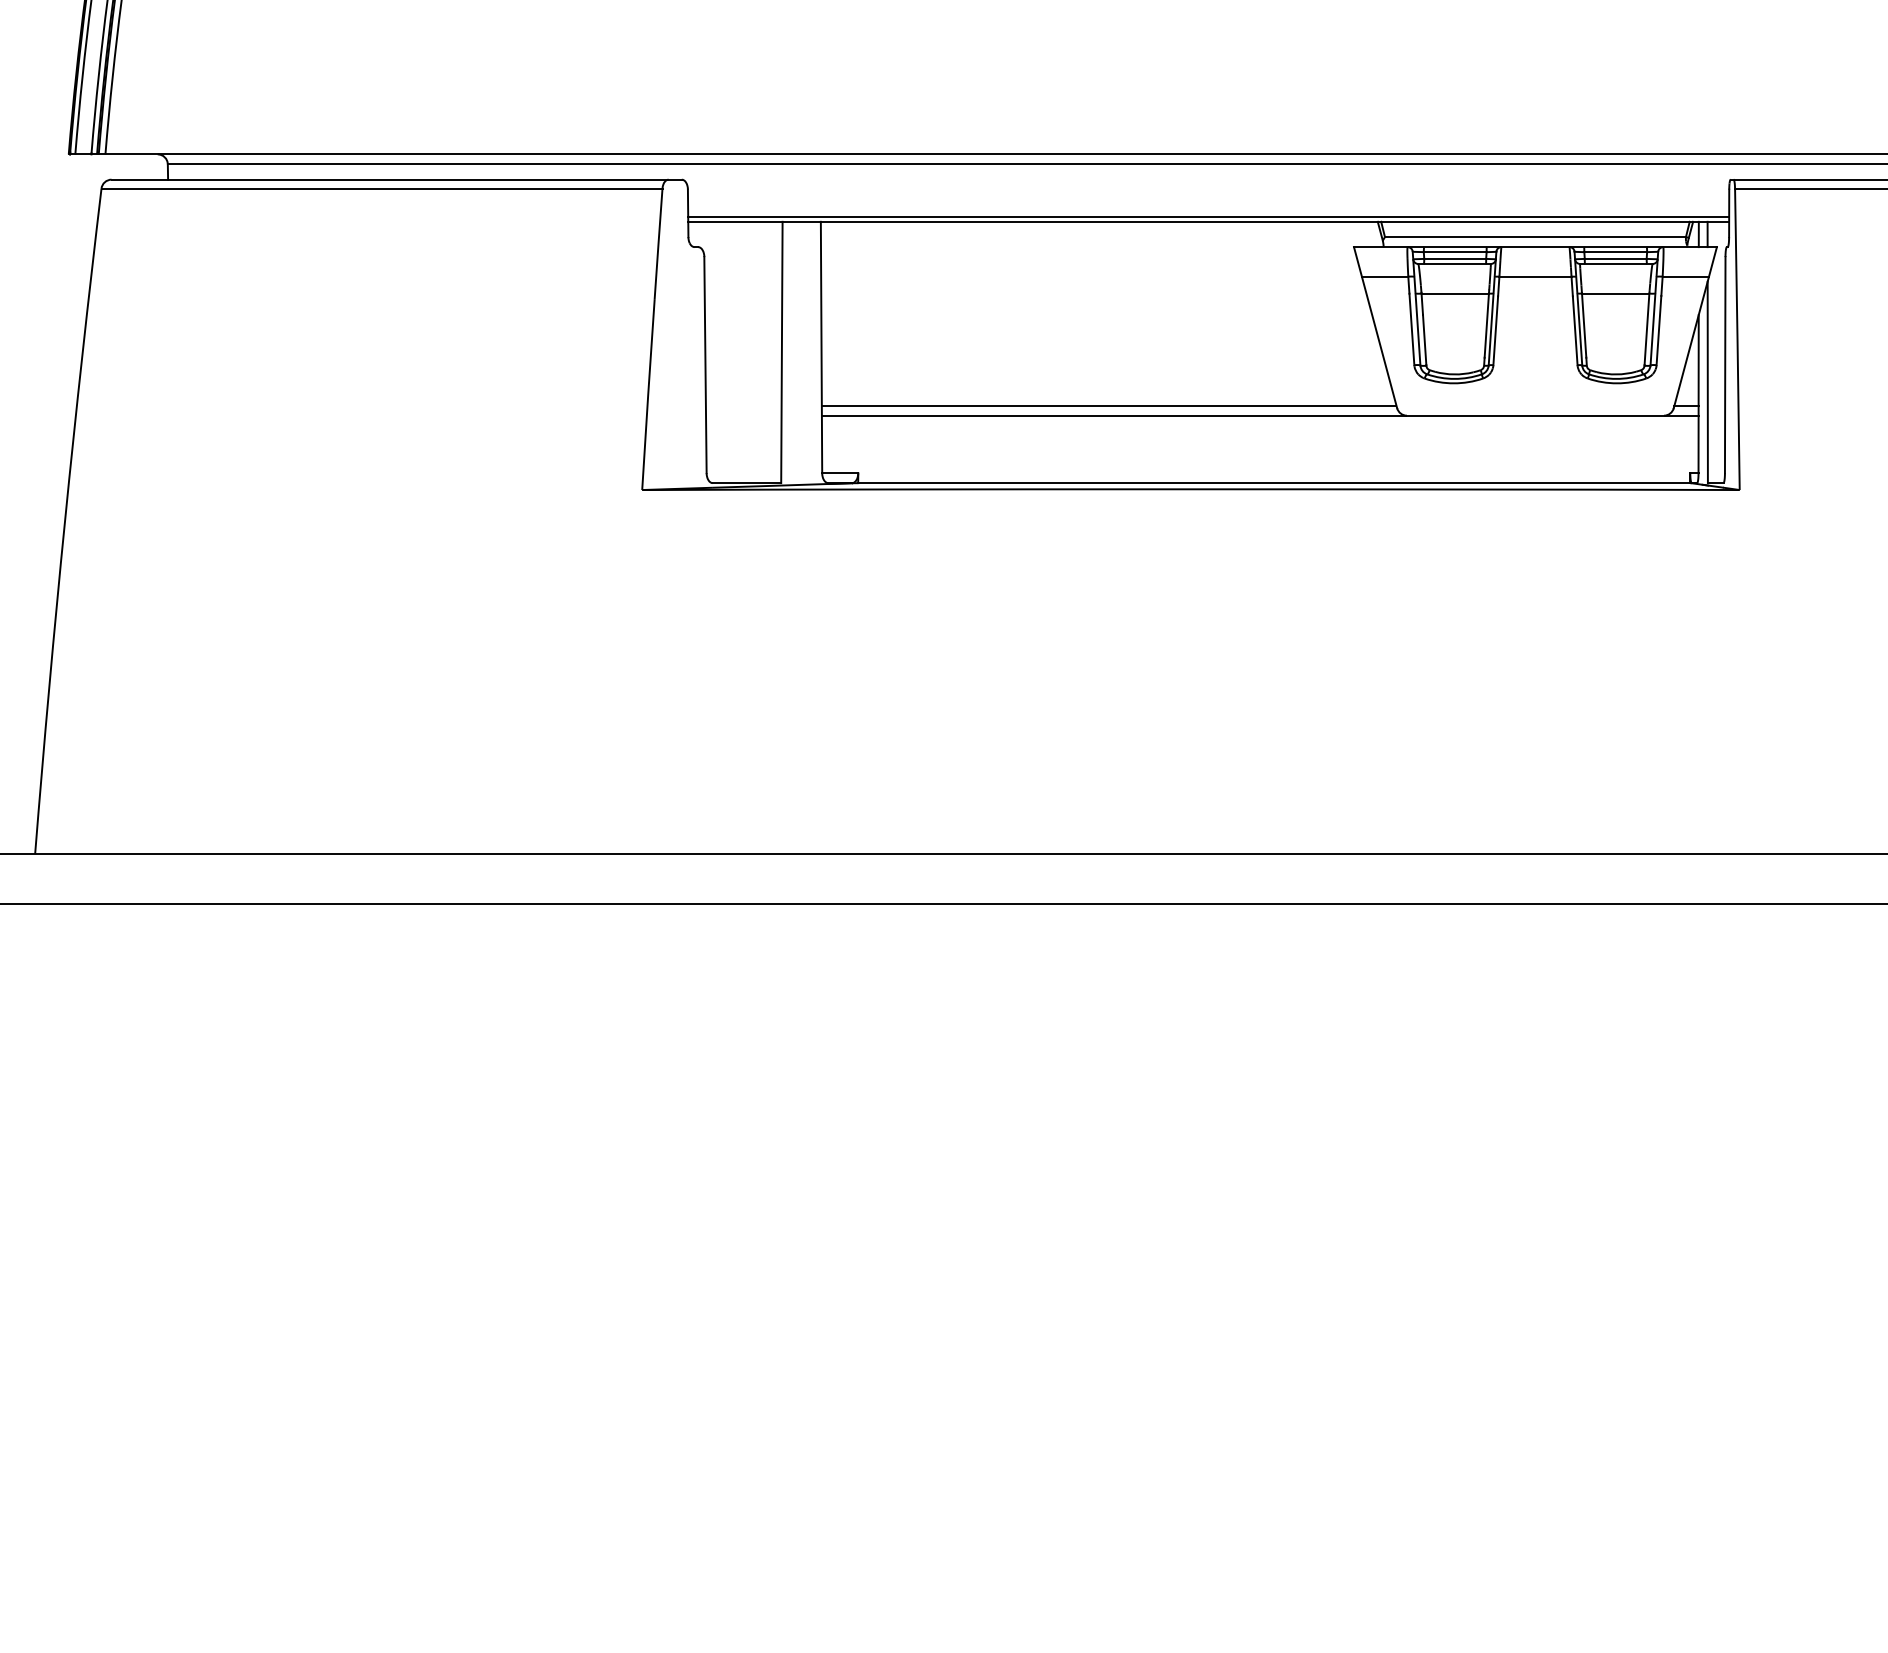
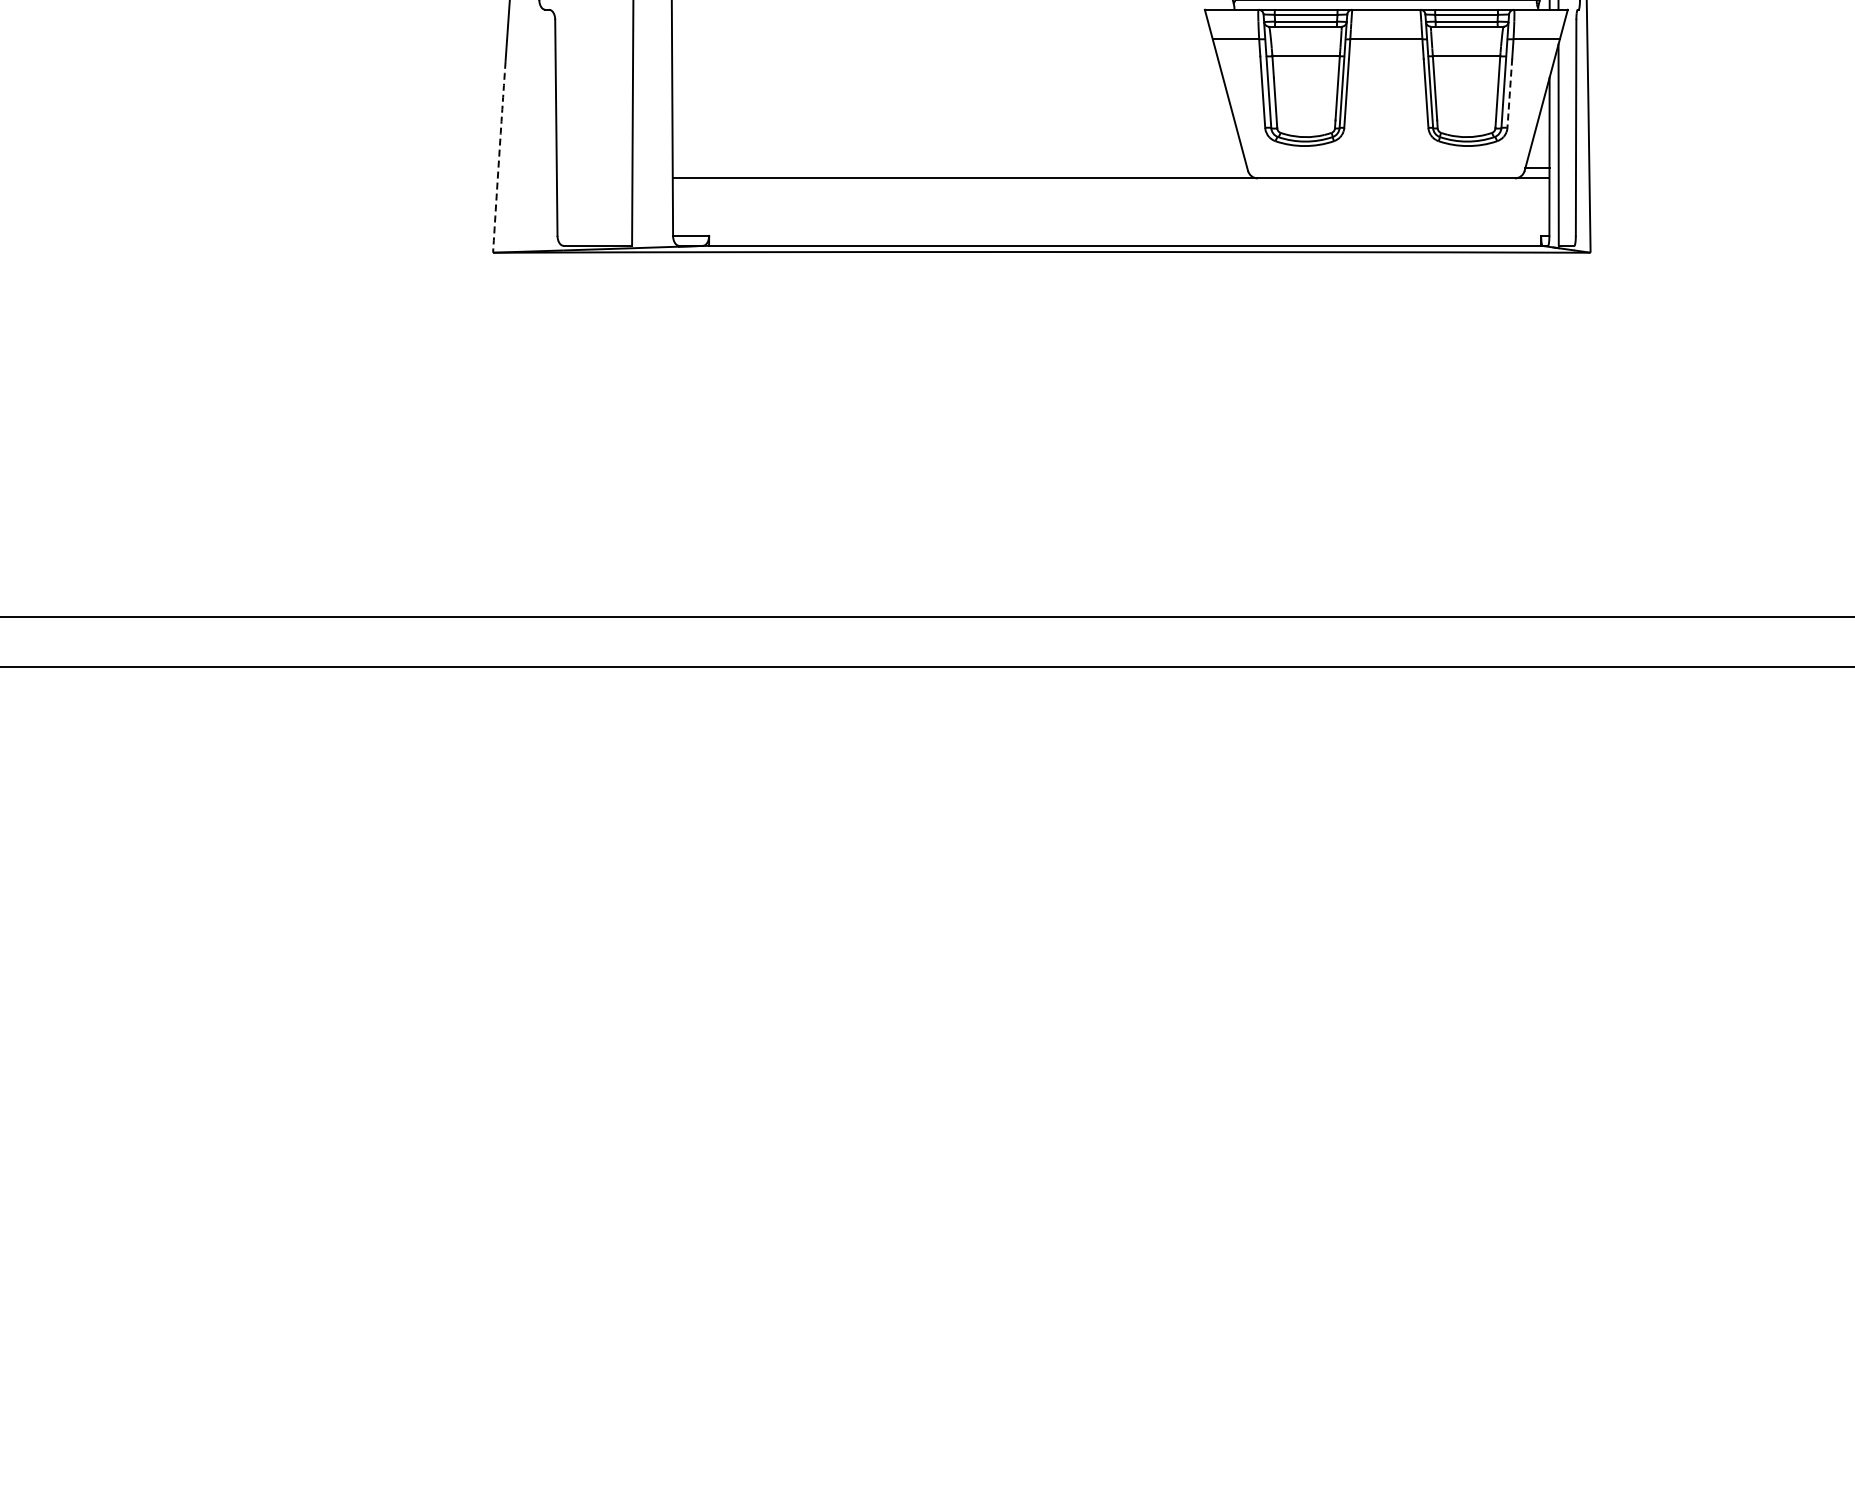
line: (1658, 330) -> (1509, 93), solid -> dashed
arc: (648, 394) -> (499, 157), solid -> dashed
line: (1108, 405) -> (959, 168), removed

